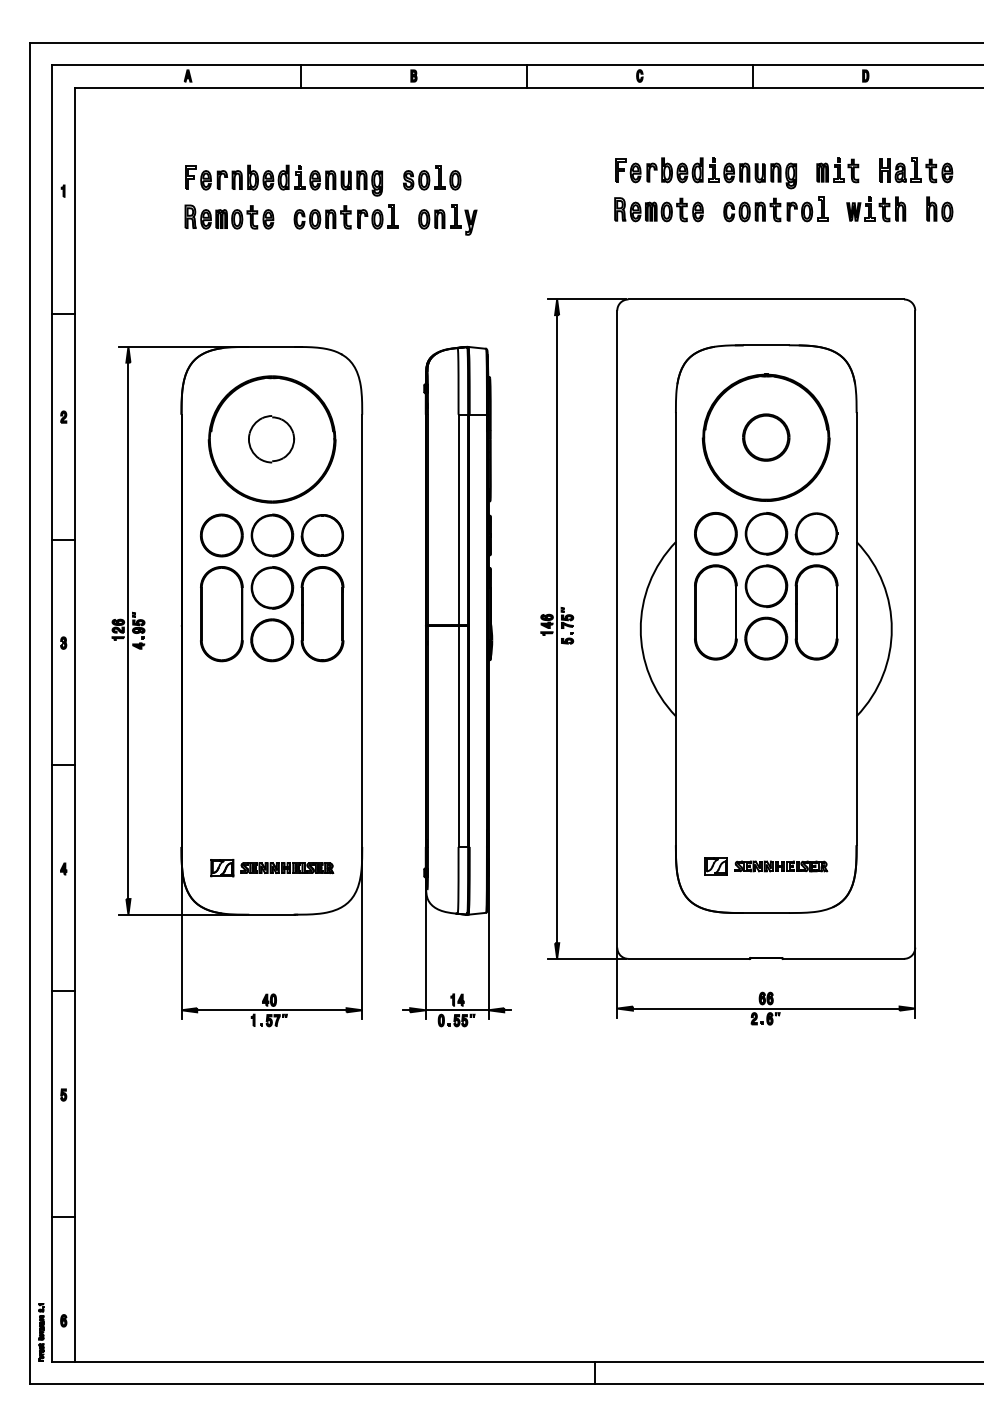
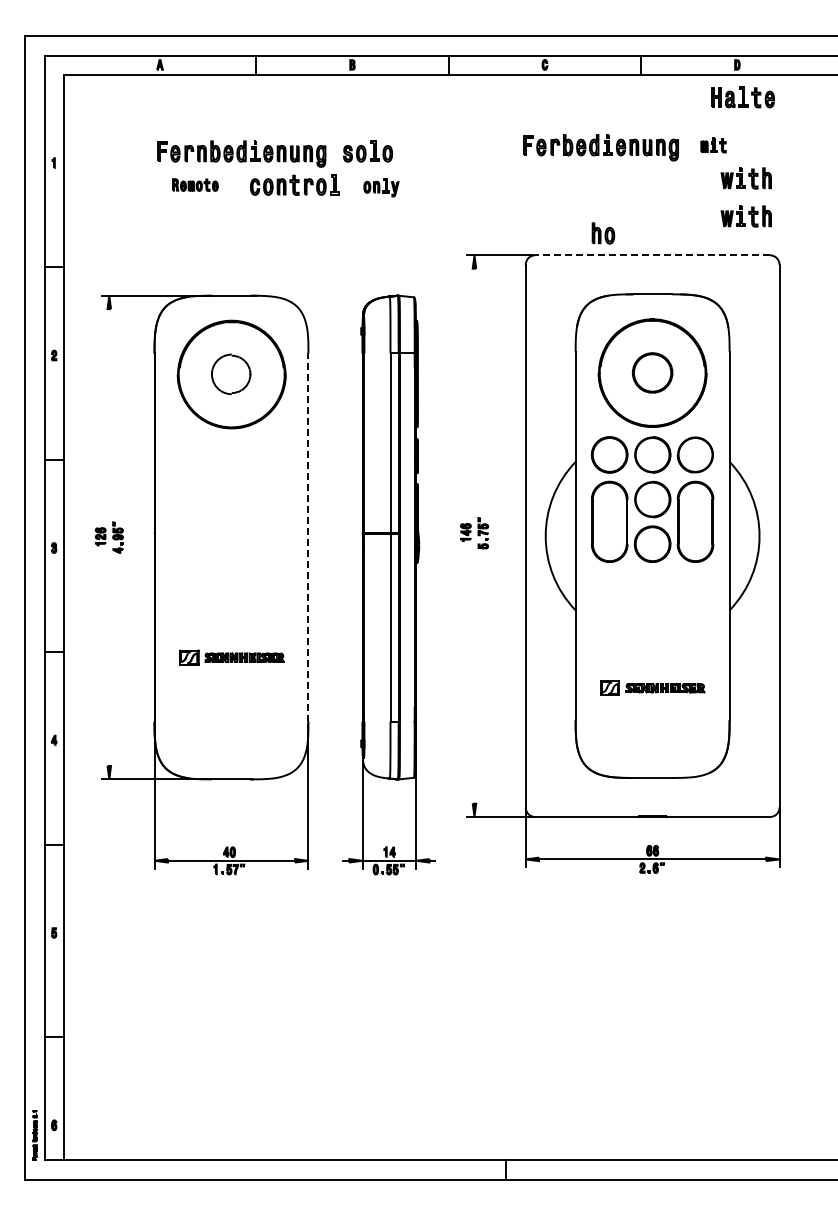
part: (837, 170) -> (713, 145), size x0.7
part: (915, 170) -> (742, 97), moved
part: (659, 209) -> (561, 178), removed
part: (775, 209) -> (660, 178), removed
part: (939, 209) -> (603, 233), moved
part: (229, 216) -> (195, 184), size x0.6
part: (447, 219) -> (381, 187), size x0.7
part: (875, 253) -> (745, 216), added
line: (766, 299) -> (652, 255), solid -> dashed
part: (271, 587) -> (231, 500), removed
line: (557, 628) -> (474, 535), removed
line: (128, 630) -> (109, 537), removed
line: (362, 630) -> (308, 537), solid -> dashed
part: (766, 865) -> (652, 687), moved
part: (271, 867) -> (231, 657), moved

